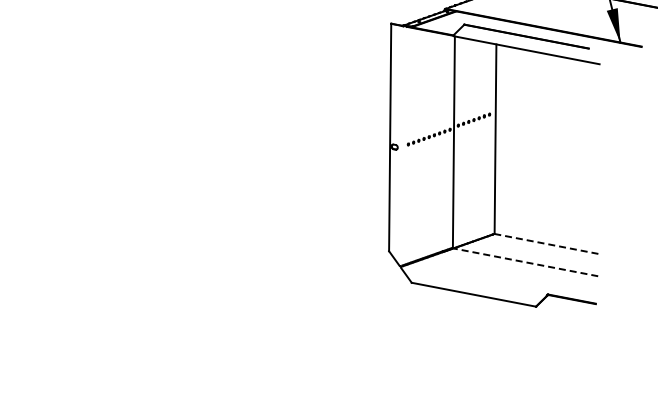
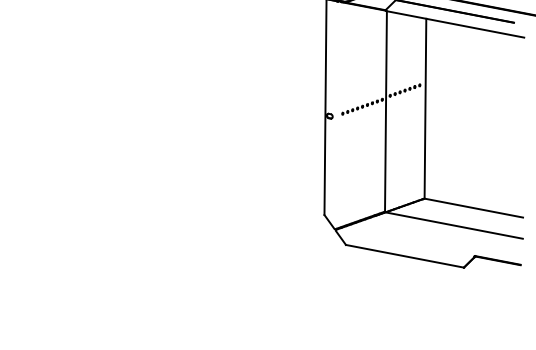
line: (546, 243) -> (473, 207), dashed -> solid
line: (525, 262) -> (453, 225), dashed -> solid

